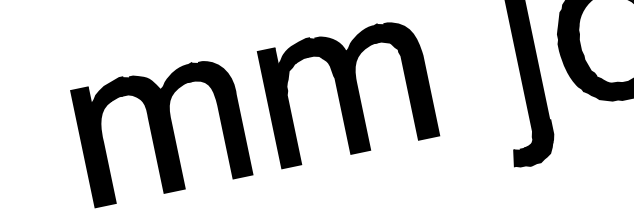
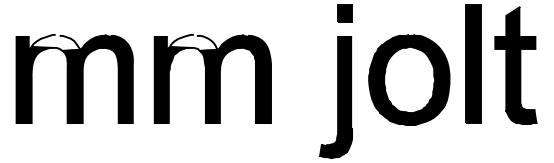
fill: (311, 48) -> (193, 42), removed
fill: (125, 87) -> (55, 42), removed

